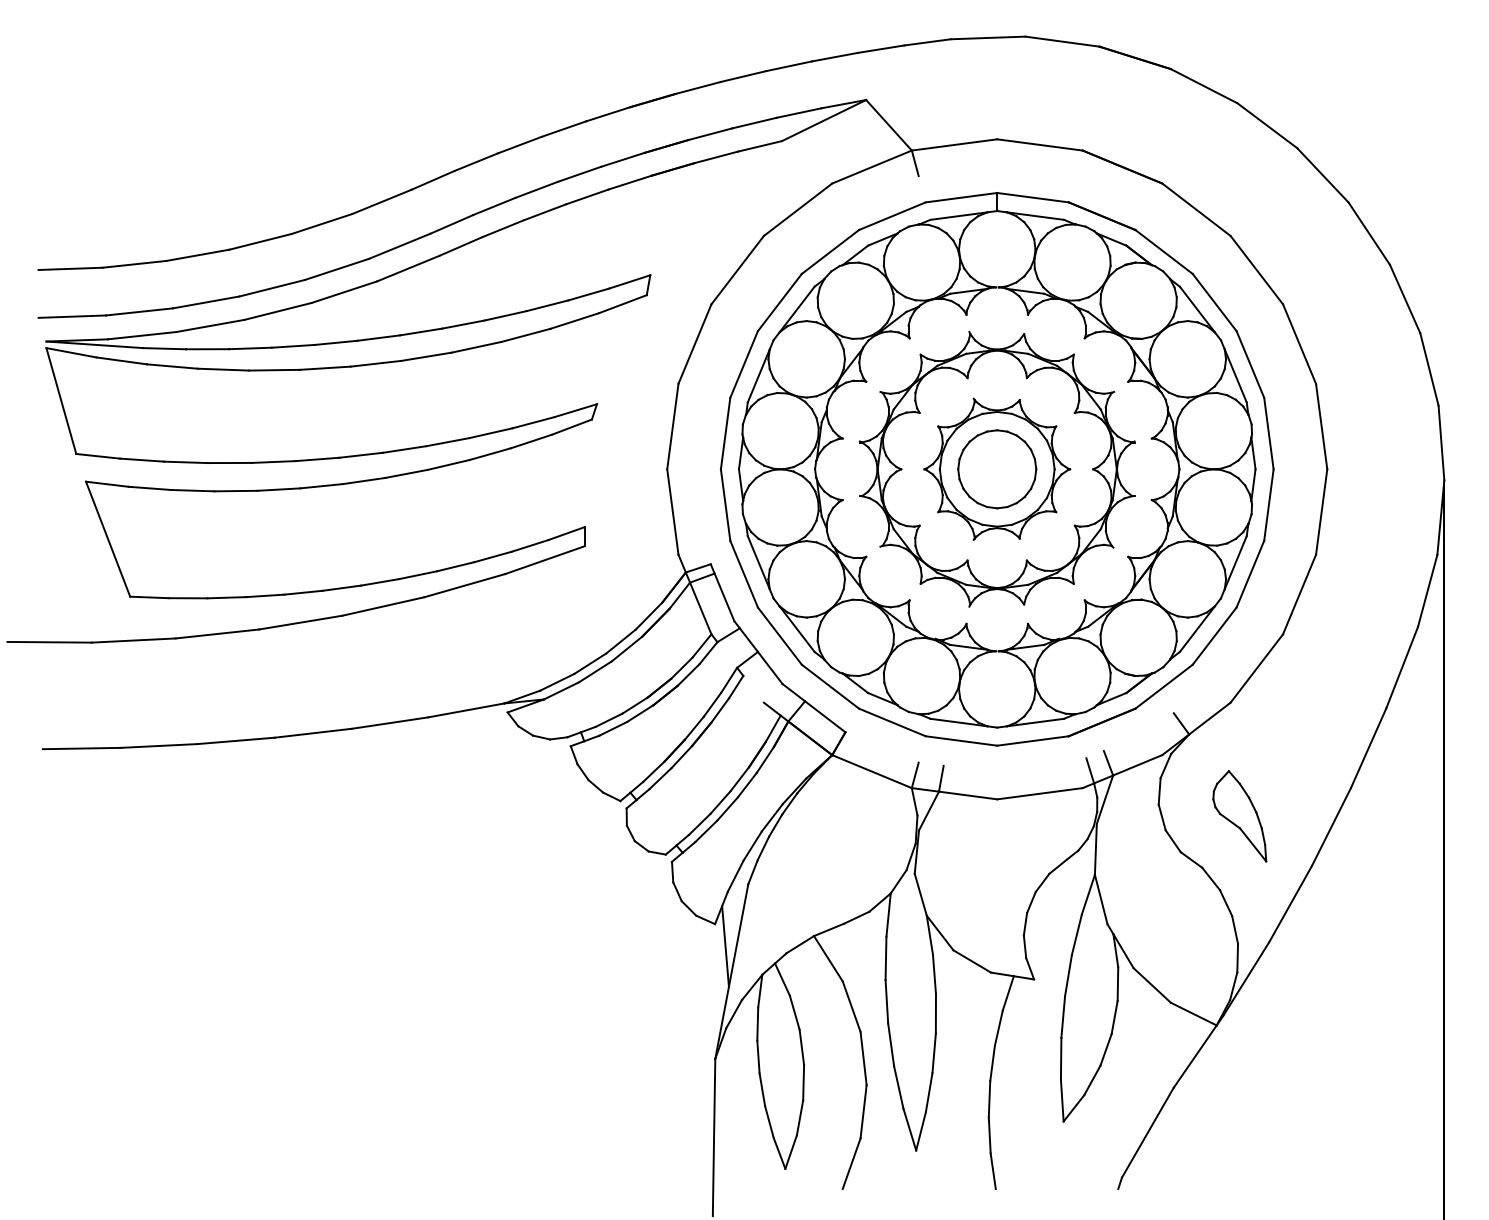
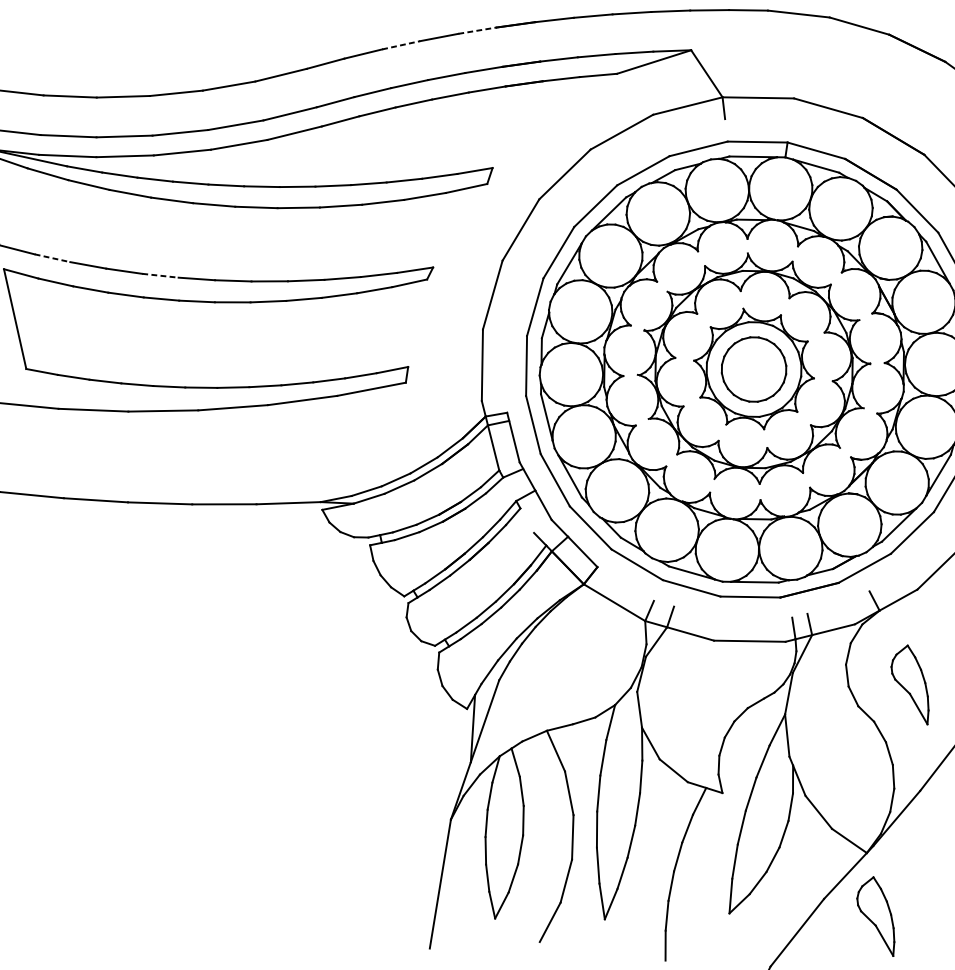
line: (608, 114) -> (477, 30), solid -> dashed
line: (520, 144) -> (401, 44), solid -> dashed
line: (141, 460) -> (52, 258), solid -> dashed
line: (273, 462) -> (160, 276), solid -> dashed
part: (1239, 1098) -> (876, 915), added

